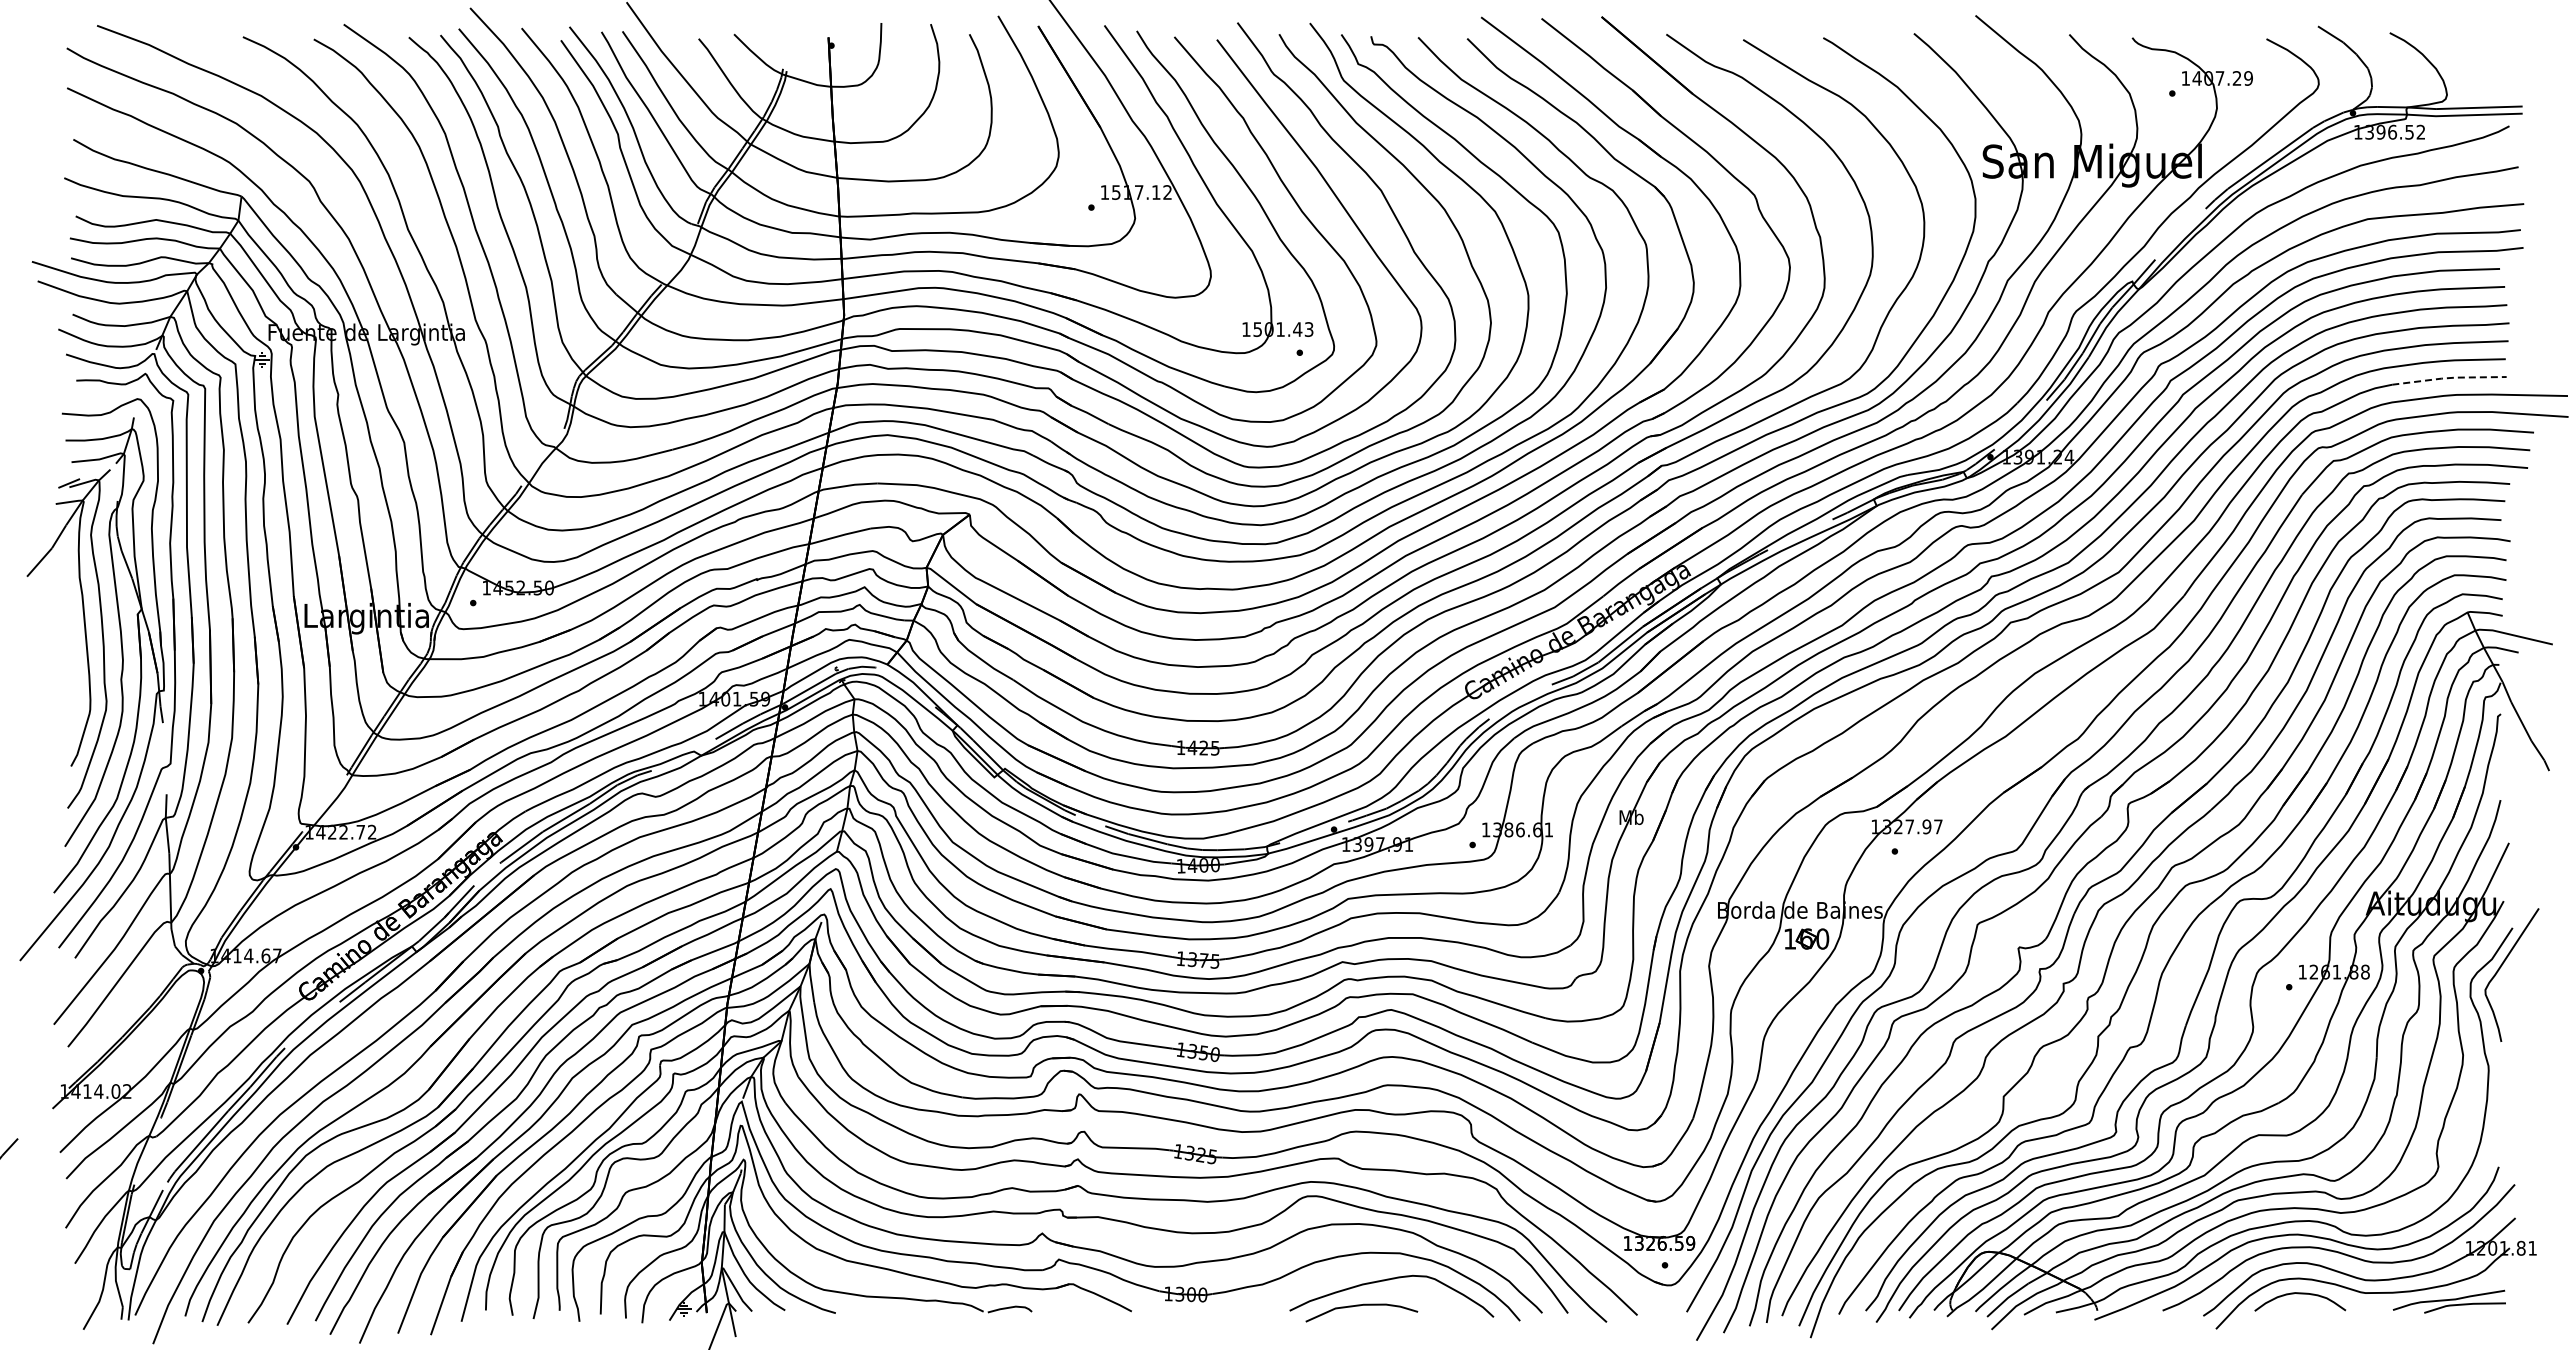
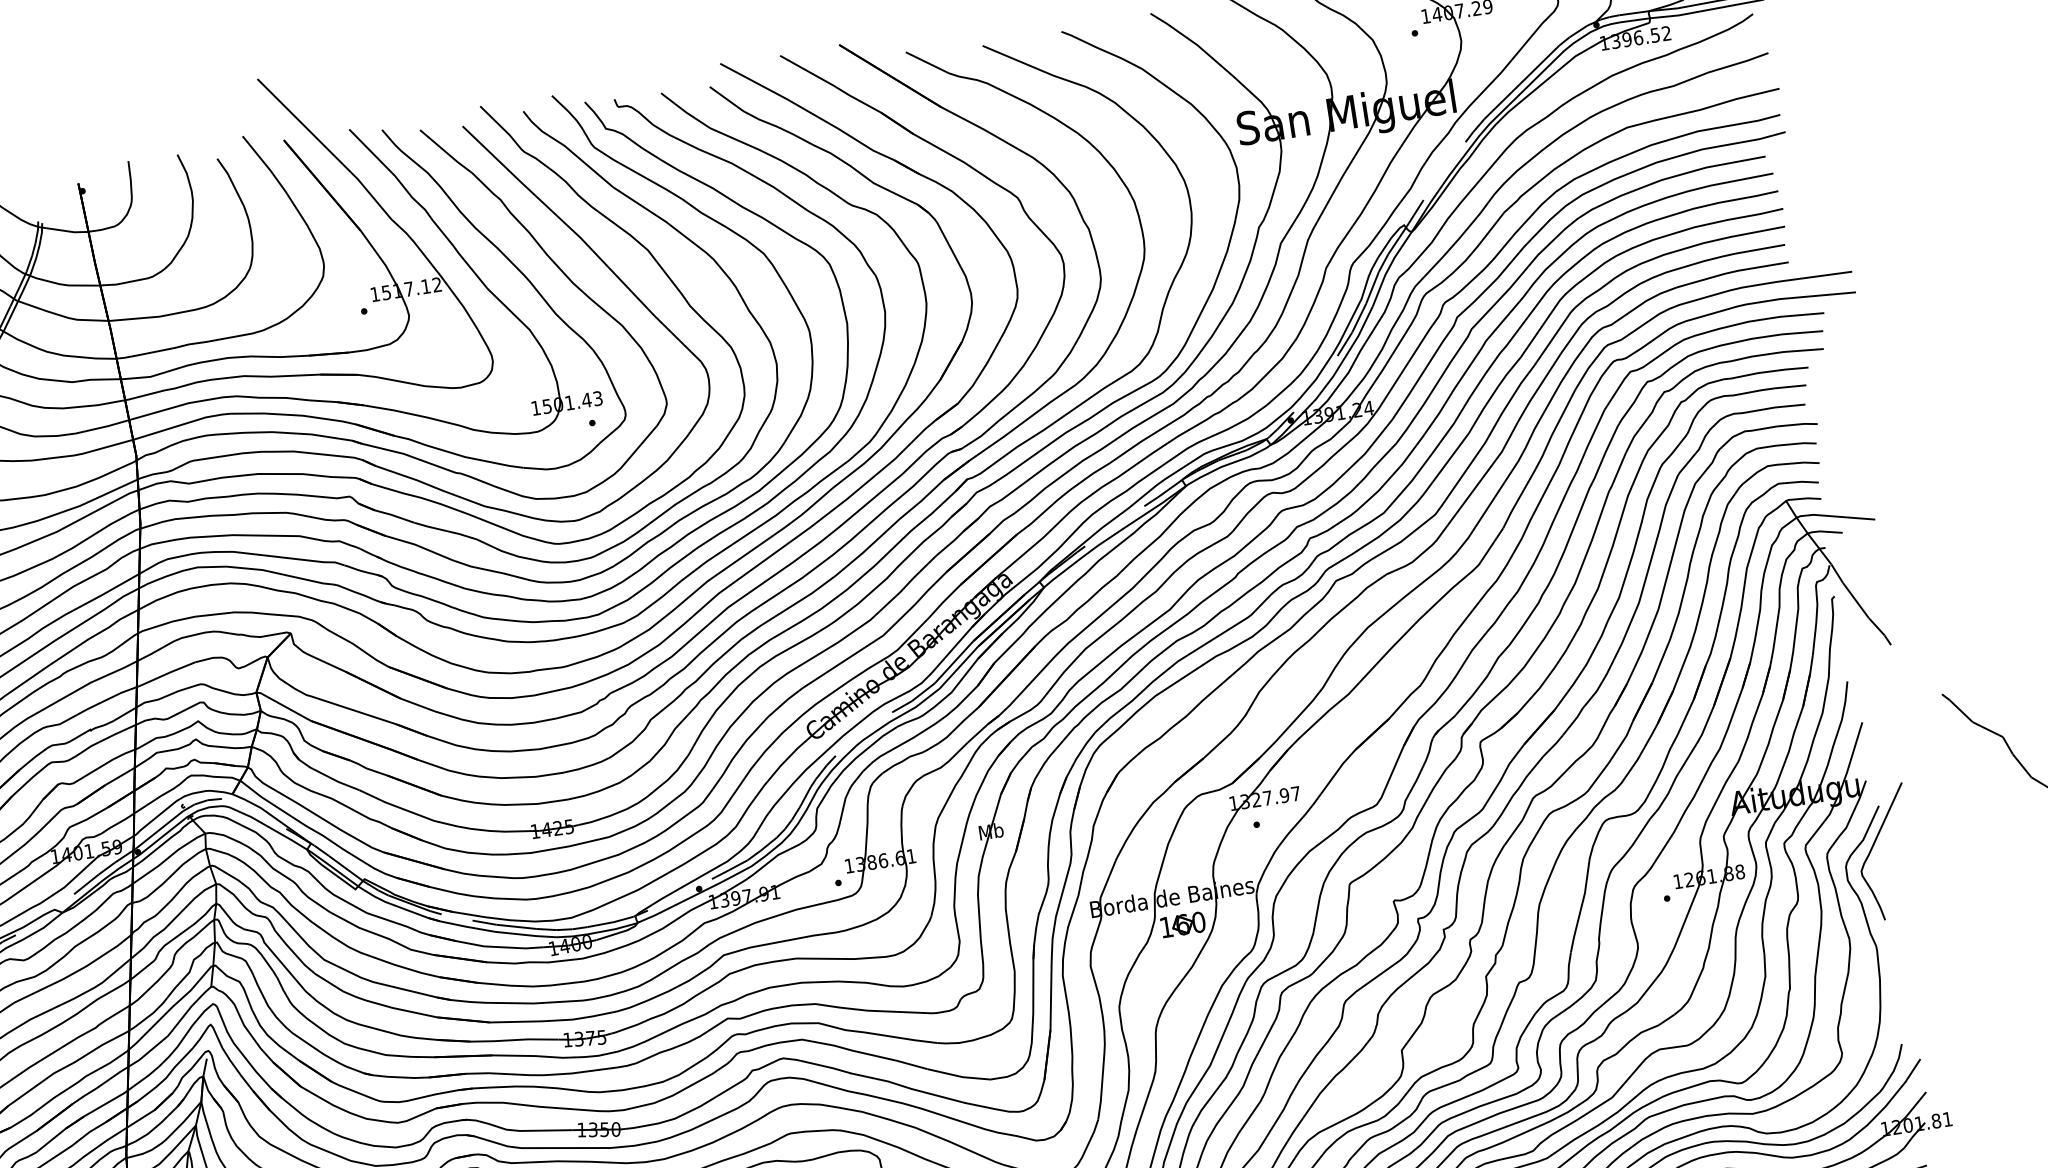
line: (2449, 378) -> (1732, 272), dashed -> solid

